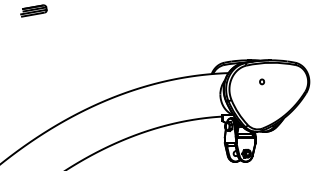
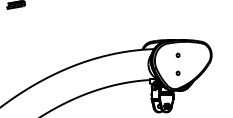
part: (261, 106) -> (177, 72), added

